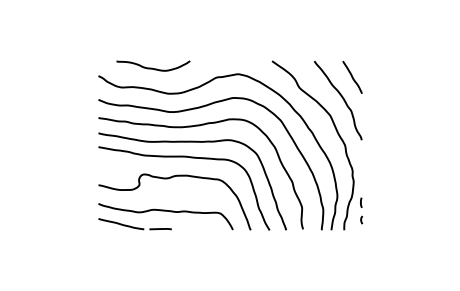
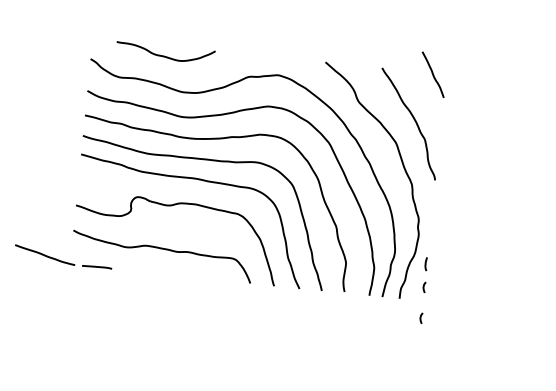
line: (352, 77) -> (433, 74), moved
part: (134, 224) -> (62, 257), moved
curve: (361, 242) -> (421, 317), added

